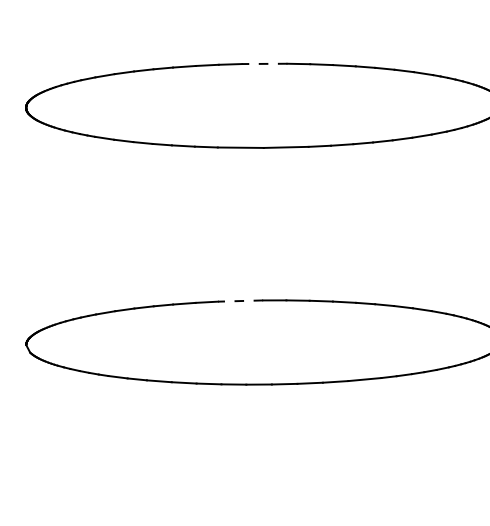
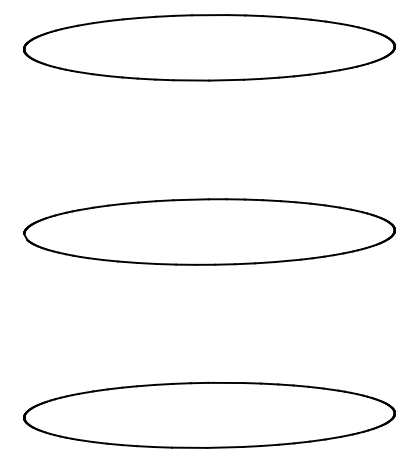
line: (264, 64) -> (209, 15), dashed -> solid
line: (241, 300) -> (191, 199), dashed -> solid

